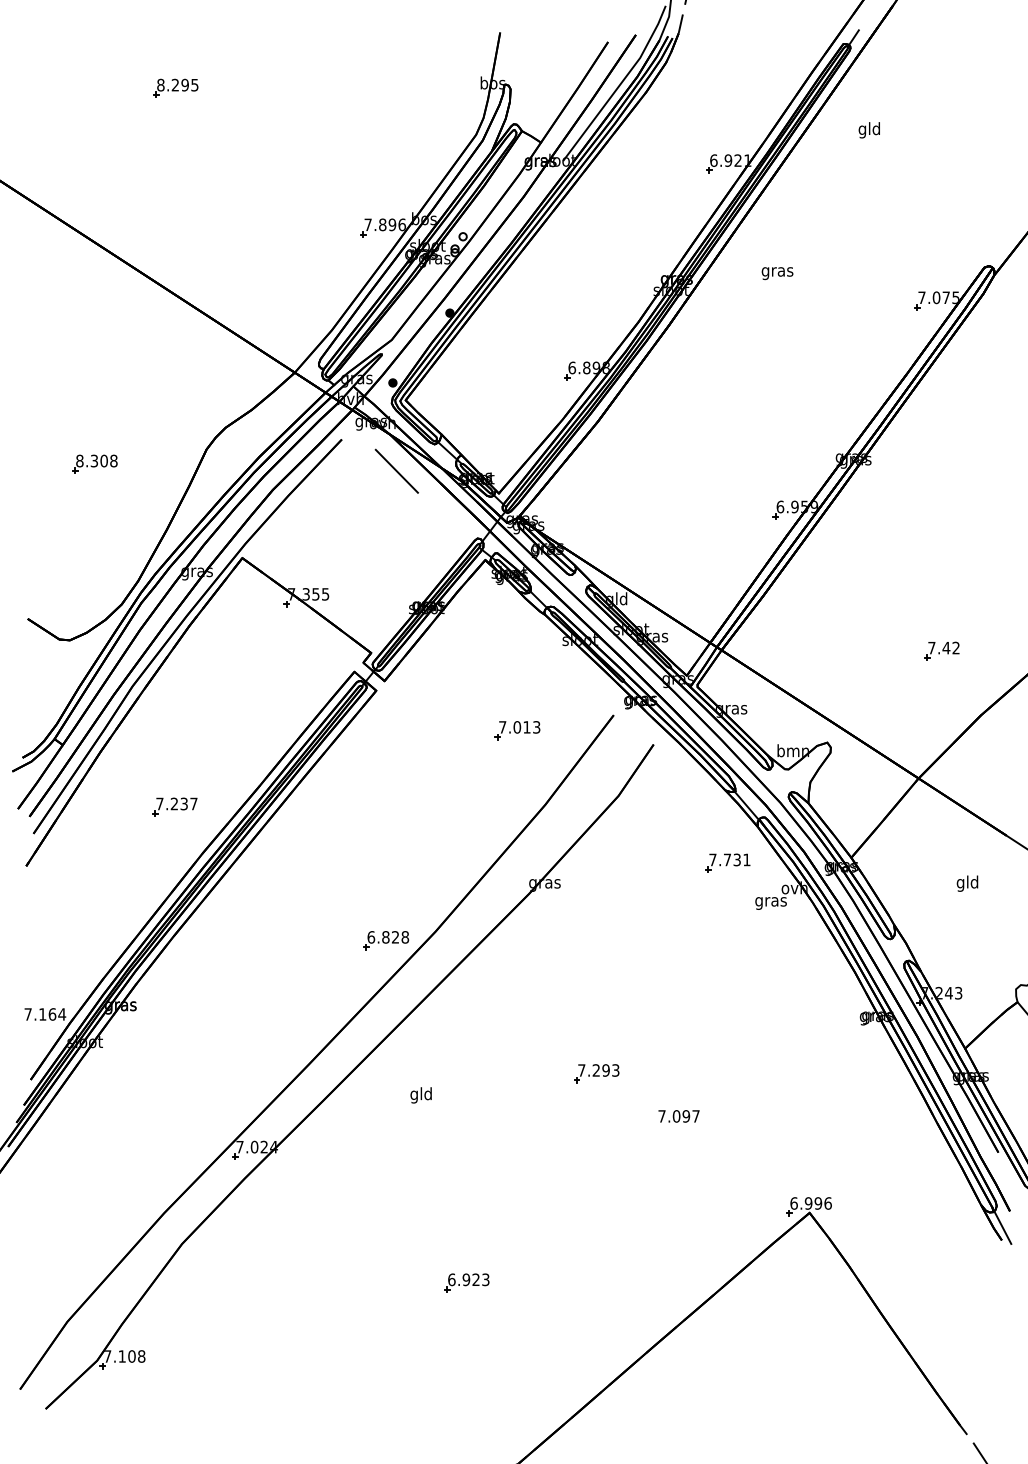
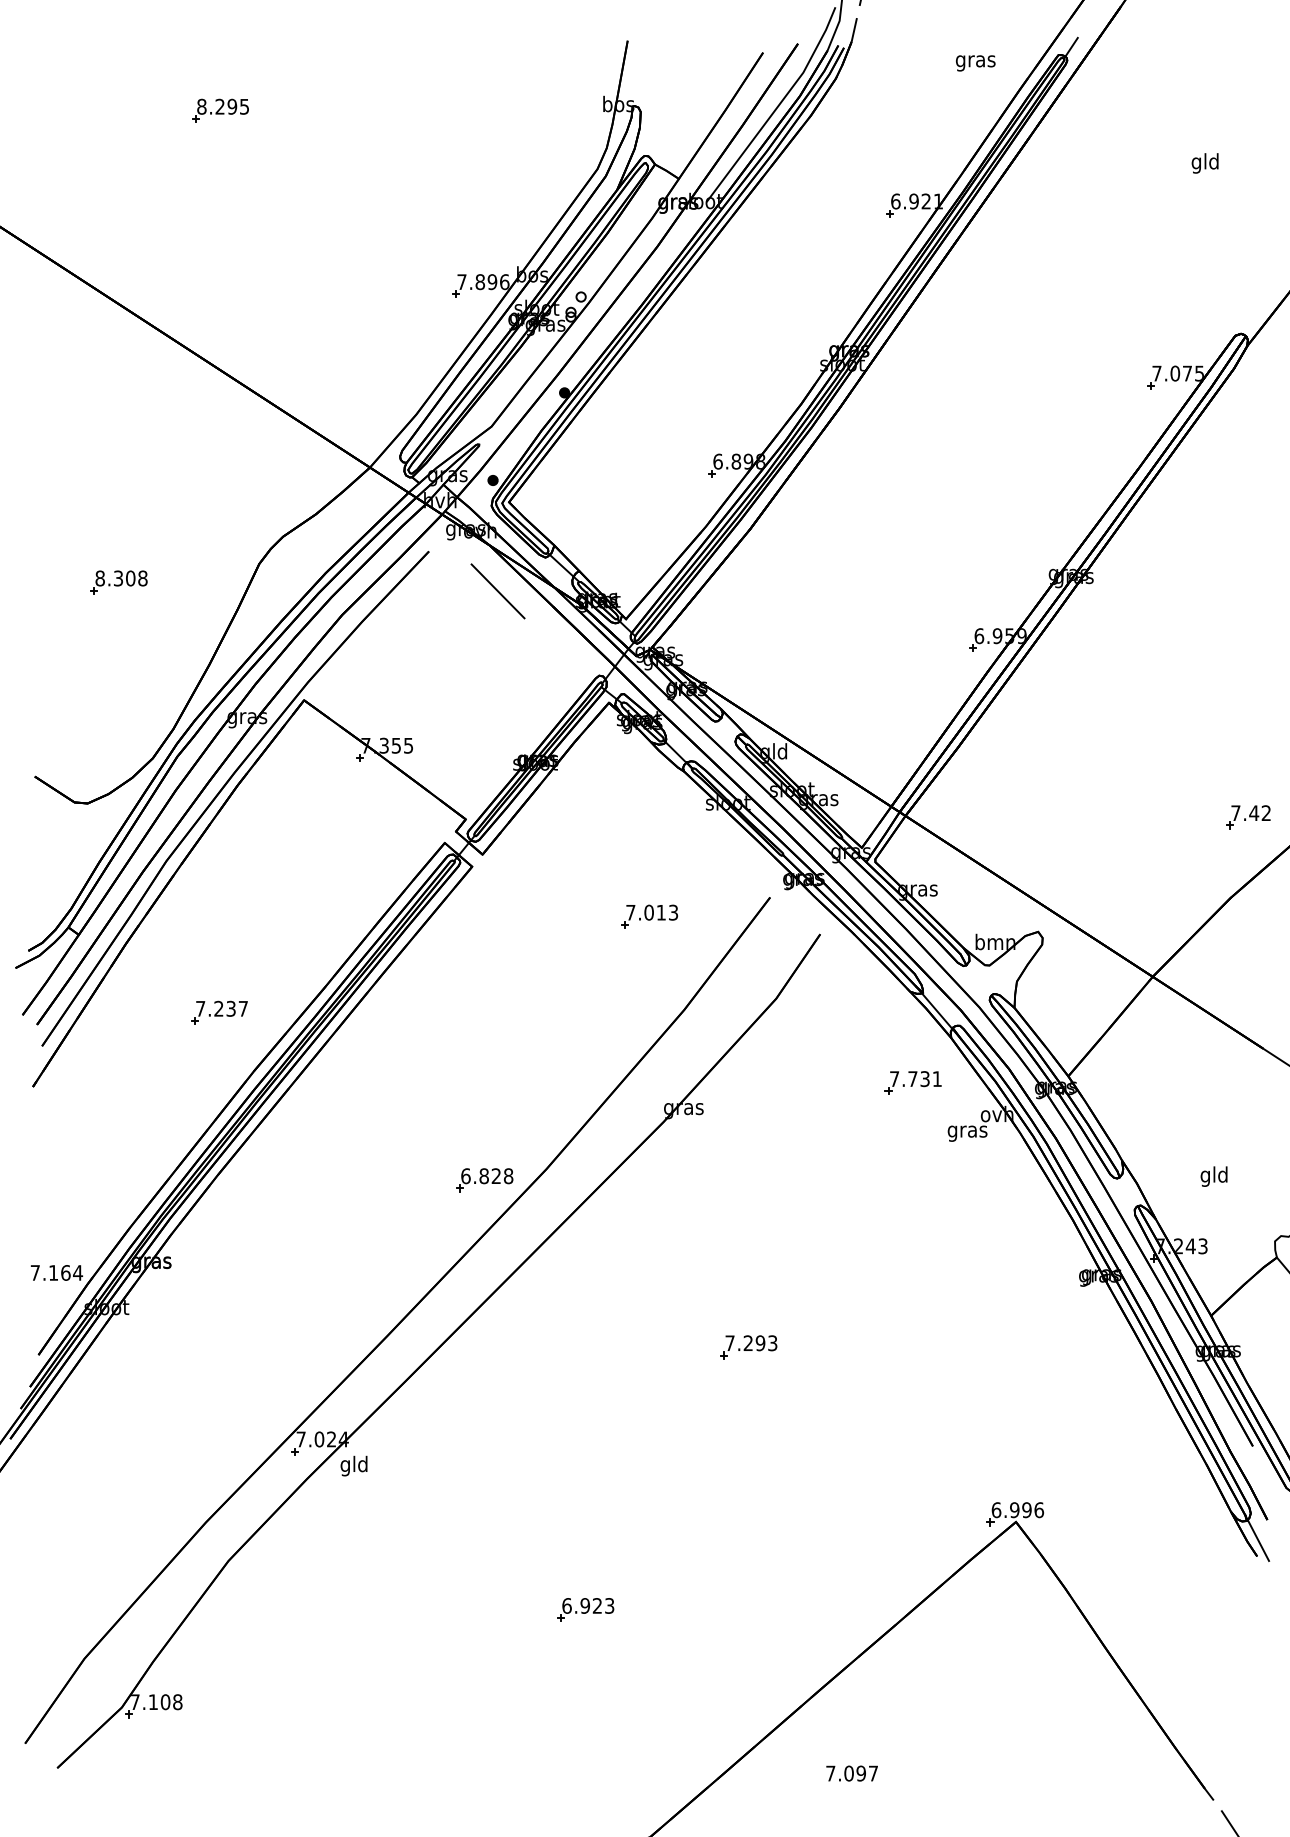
text: (868, 130) -> (1204, 163), moved
text: (777, 273) -> (975, 63), moved
part: (941, 650) -> (1247, 816), moved
text: (967, 883) -> (1214, 1176), moved
text: (420, 1095) -> (353, 1466), moved
text: (678, 1116) -> (851, 1773), moved

